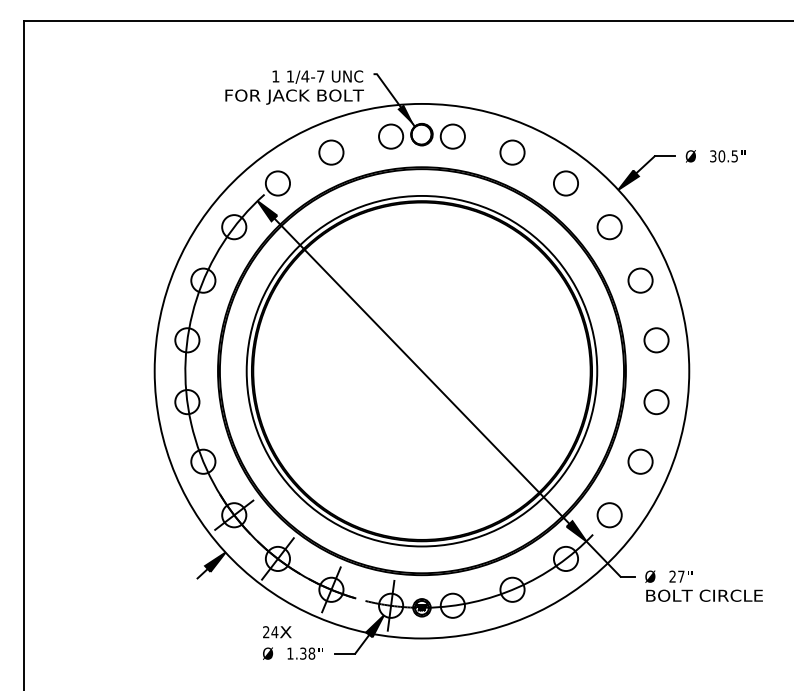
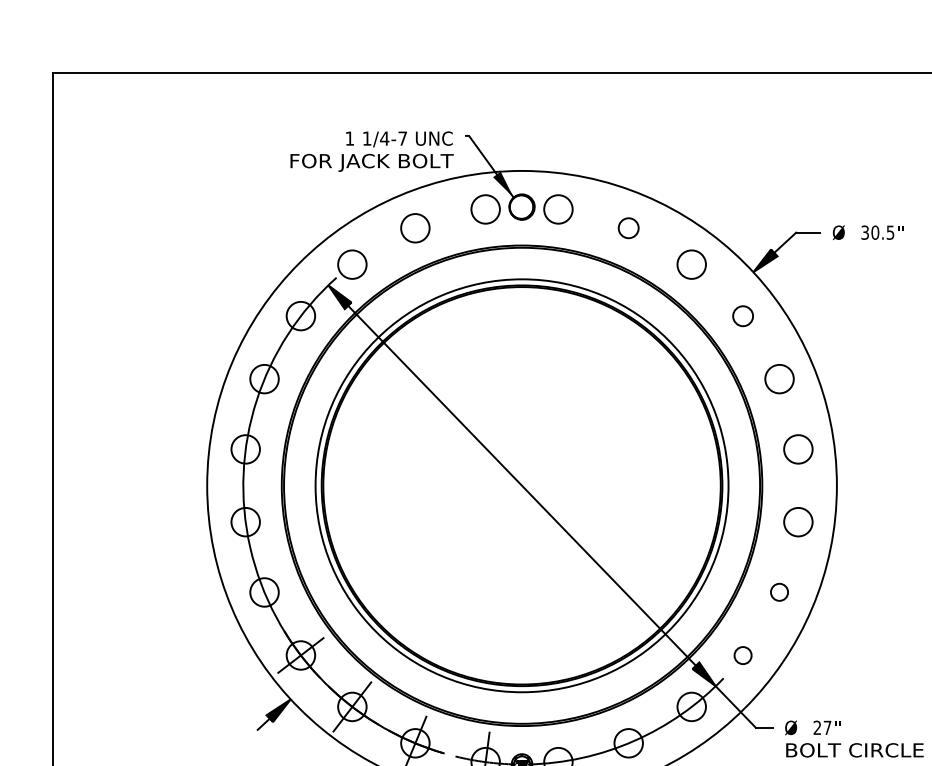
circle: (512, 152) -> (628, 228), size x0.7
circle: (609, 227) -> (742, 316), size x0.7
circle: (640, 461) -> (779, 592), size x0.6
circle: (609, 515) -> (742, 655), size x0.6

